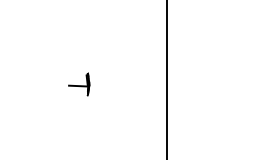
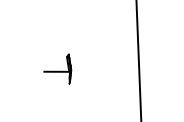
part: (78, 84) -> (56, 69), size x1.43

